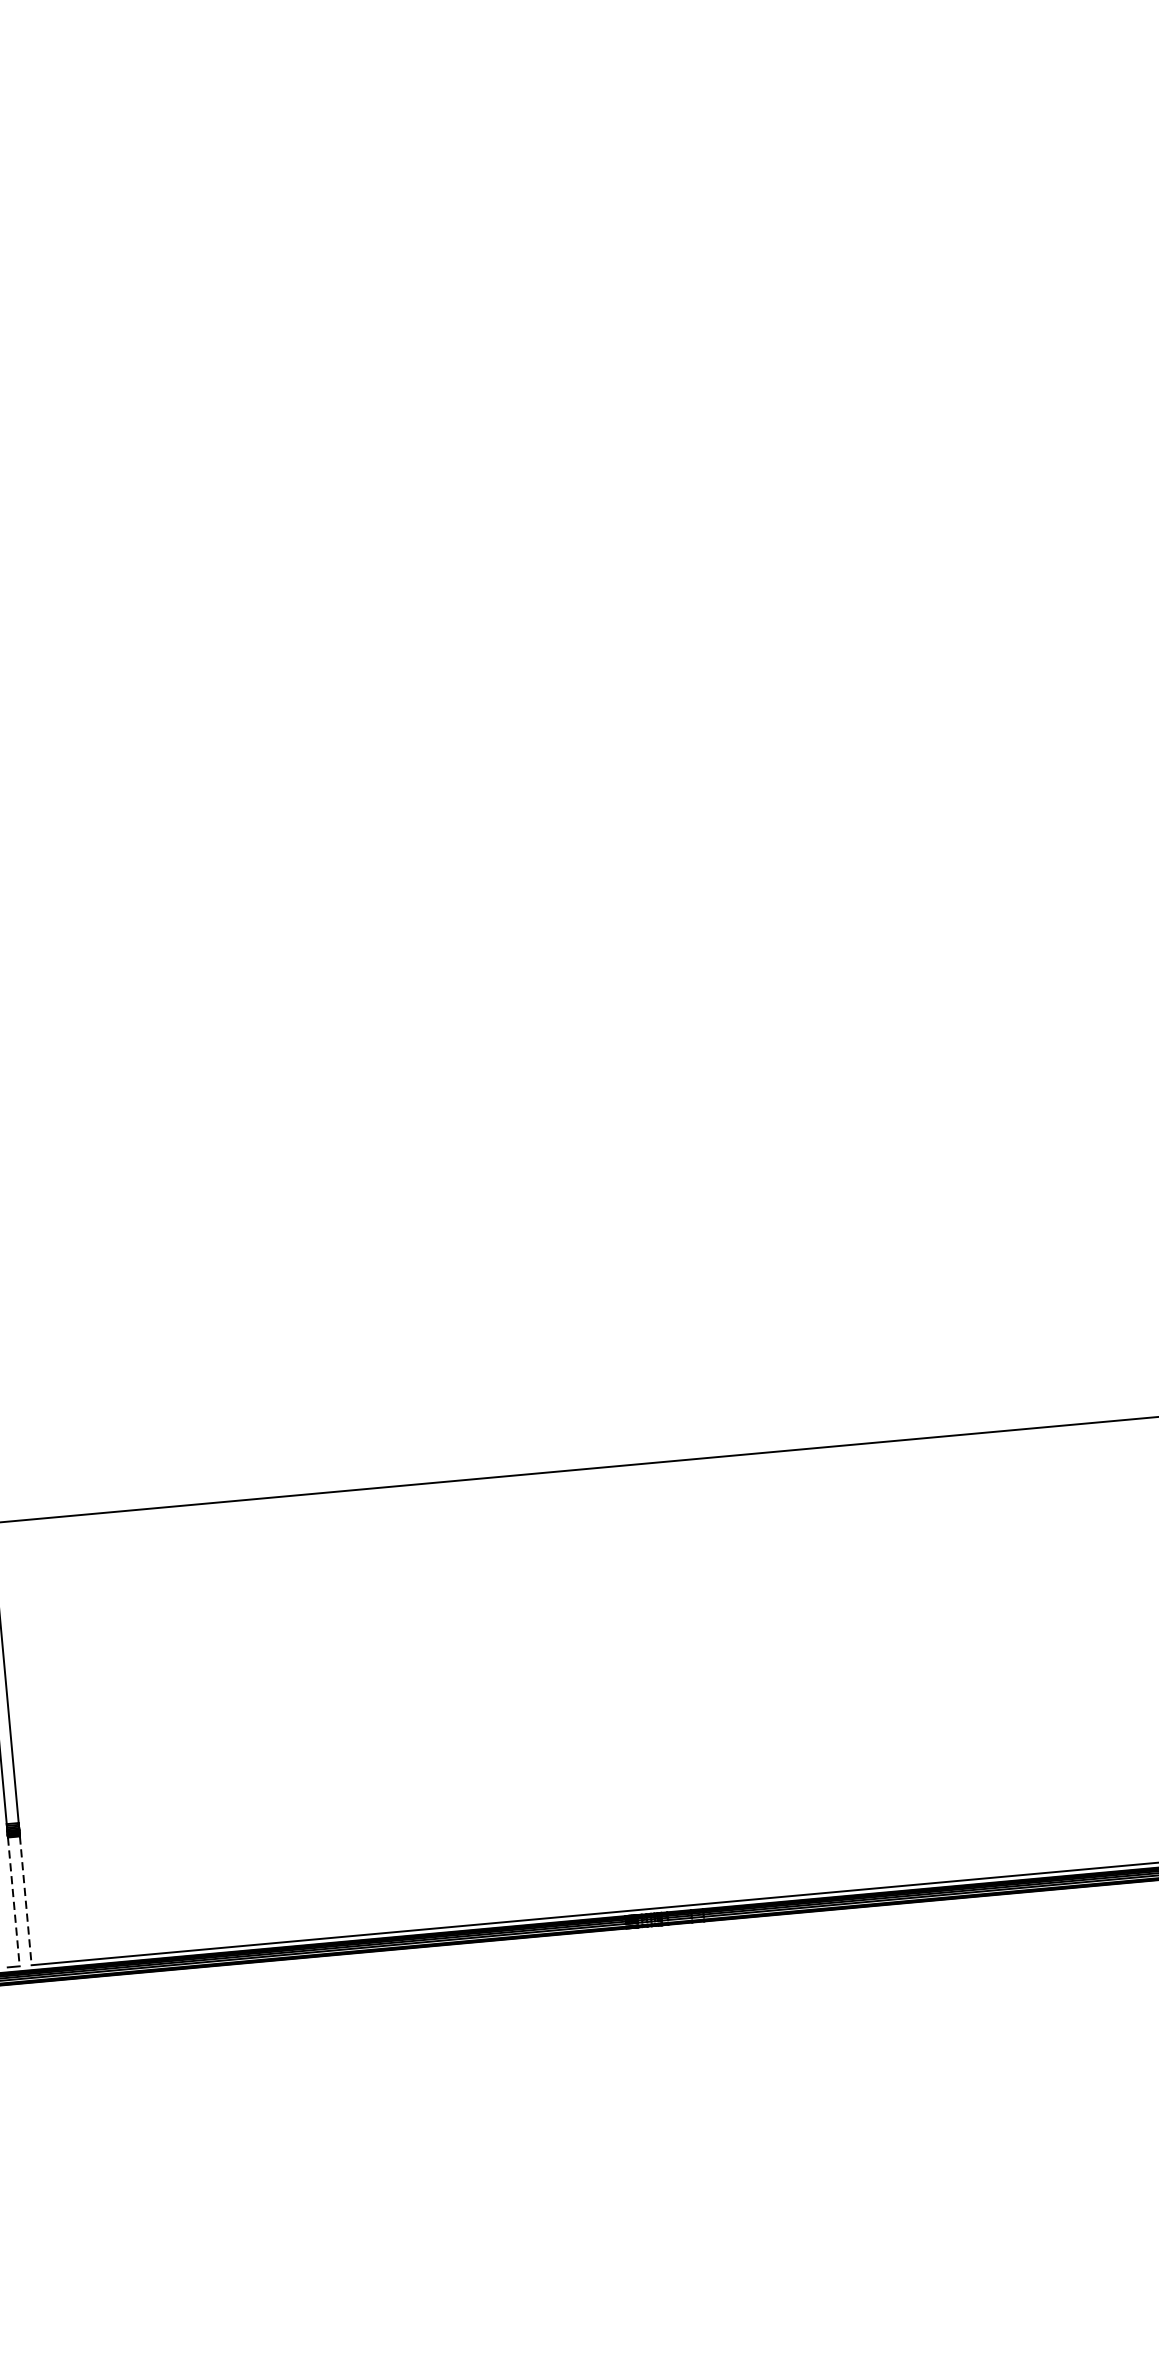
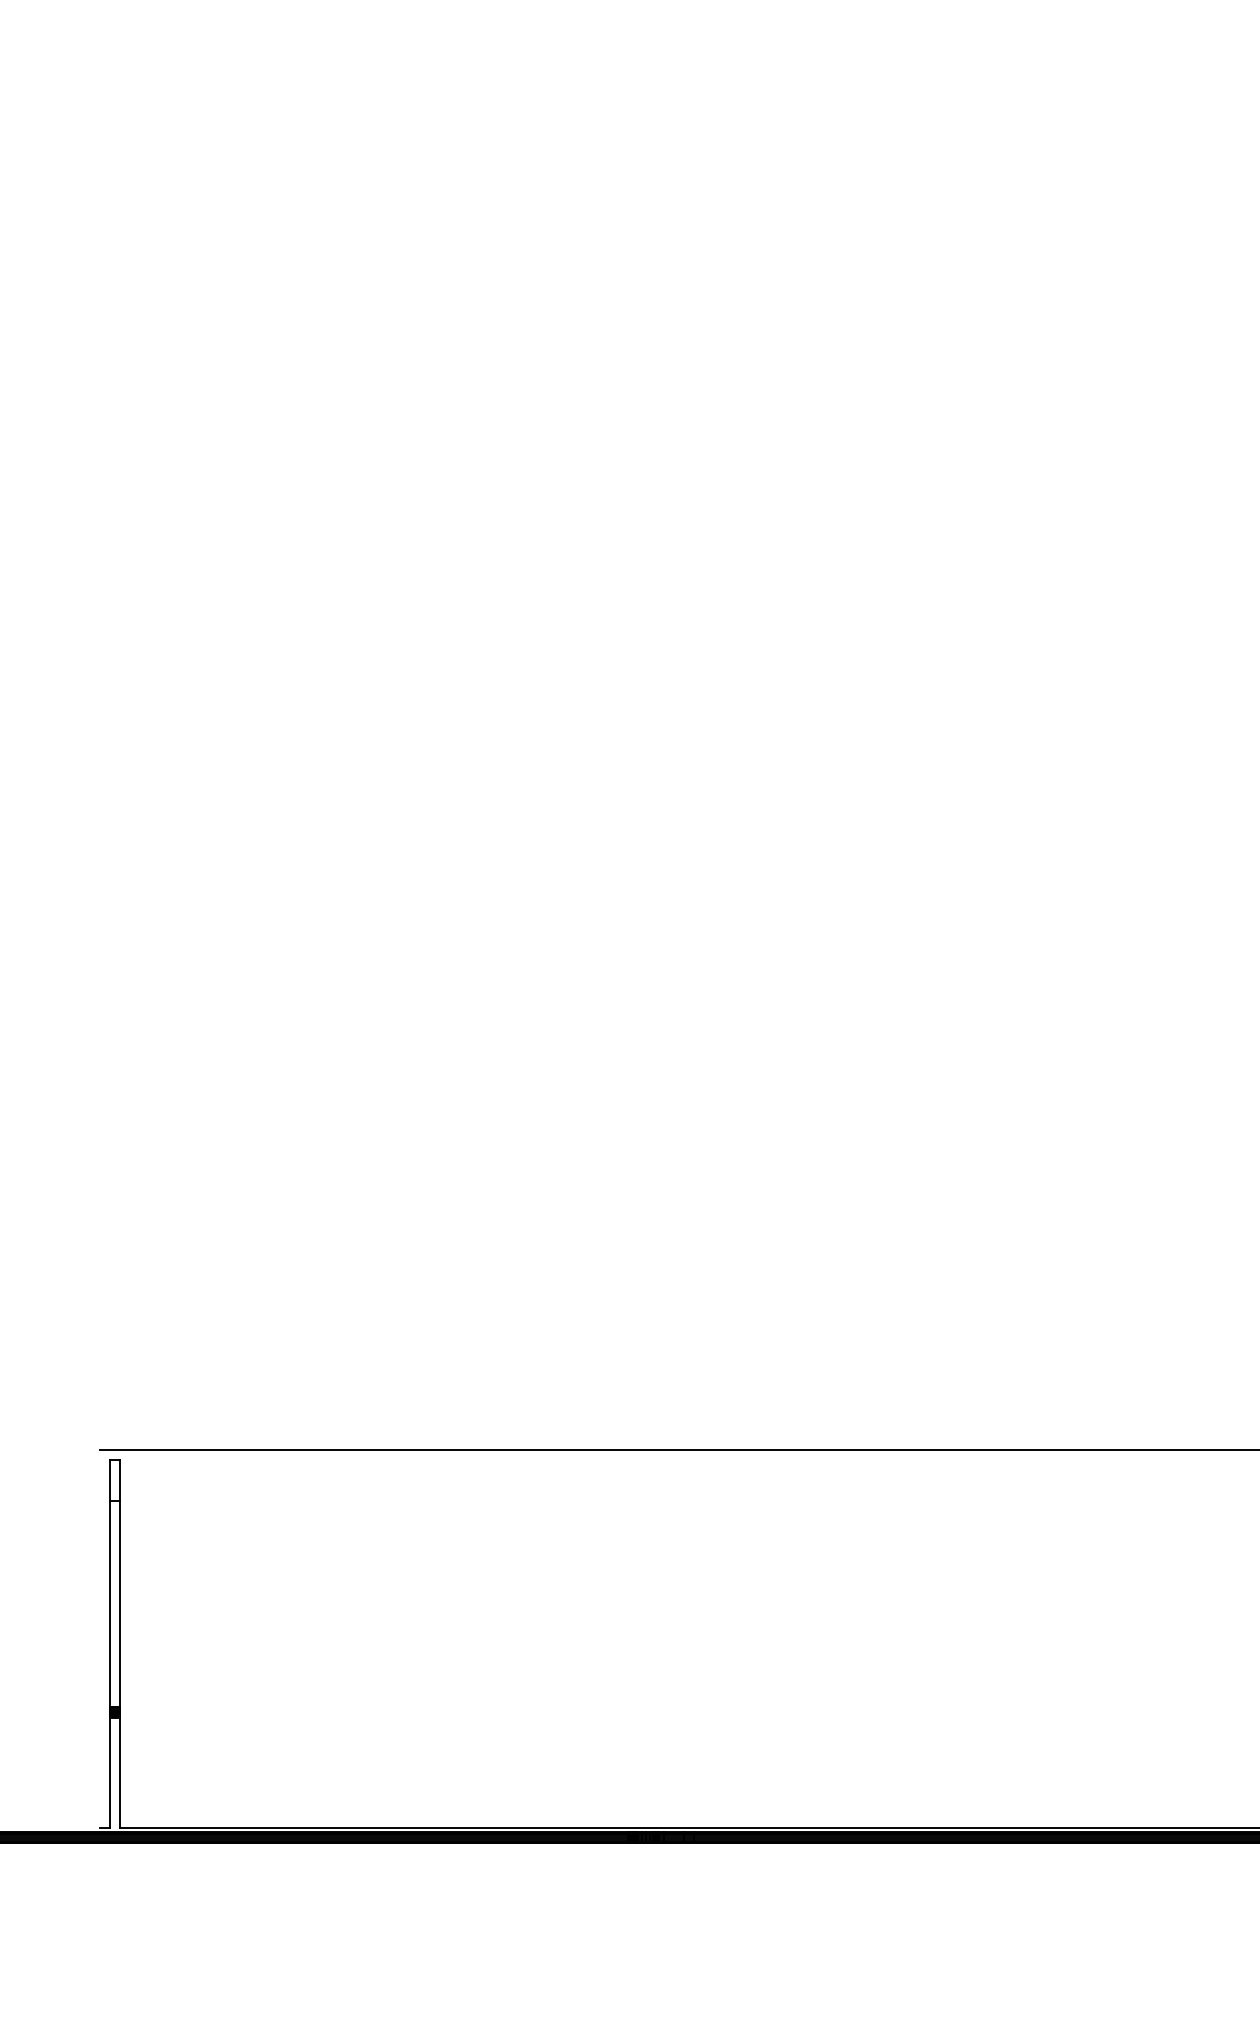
line: (26, 1901) -> (120, 1773), dashed -> solid
line: (13, 1902) -> (109, 1773), dashed -> solid

